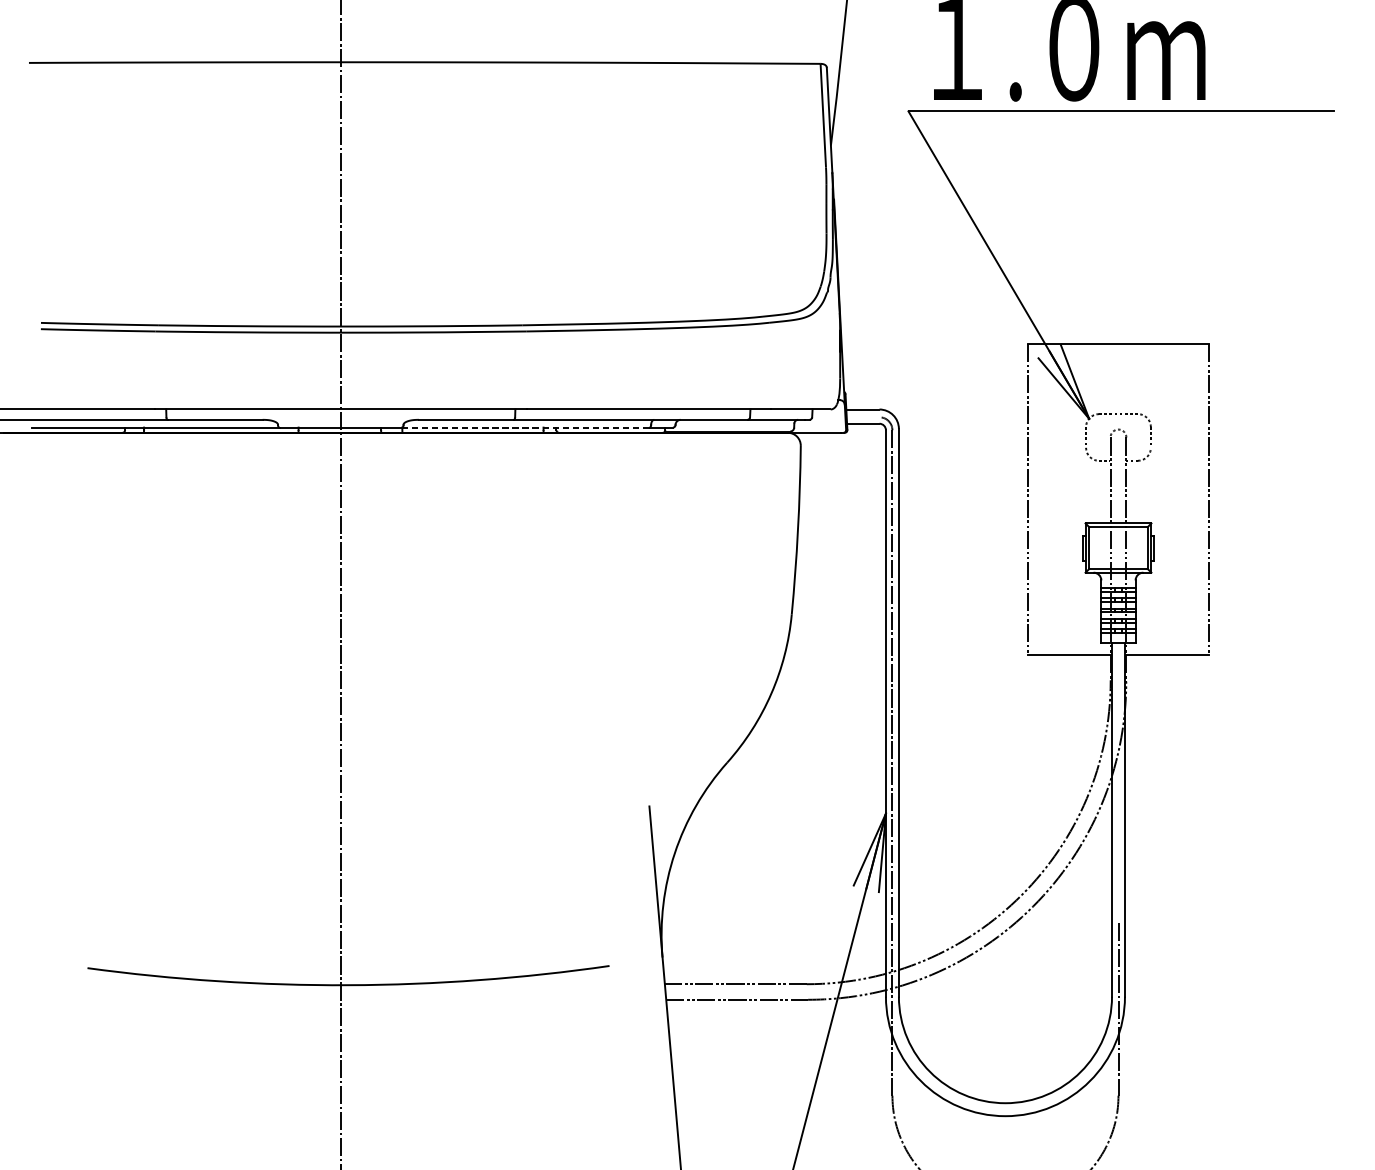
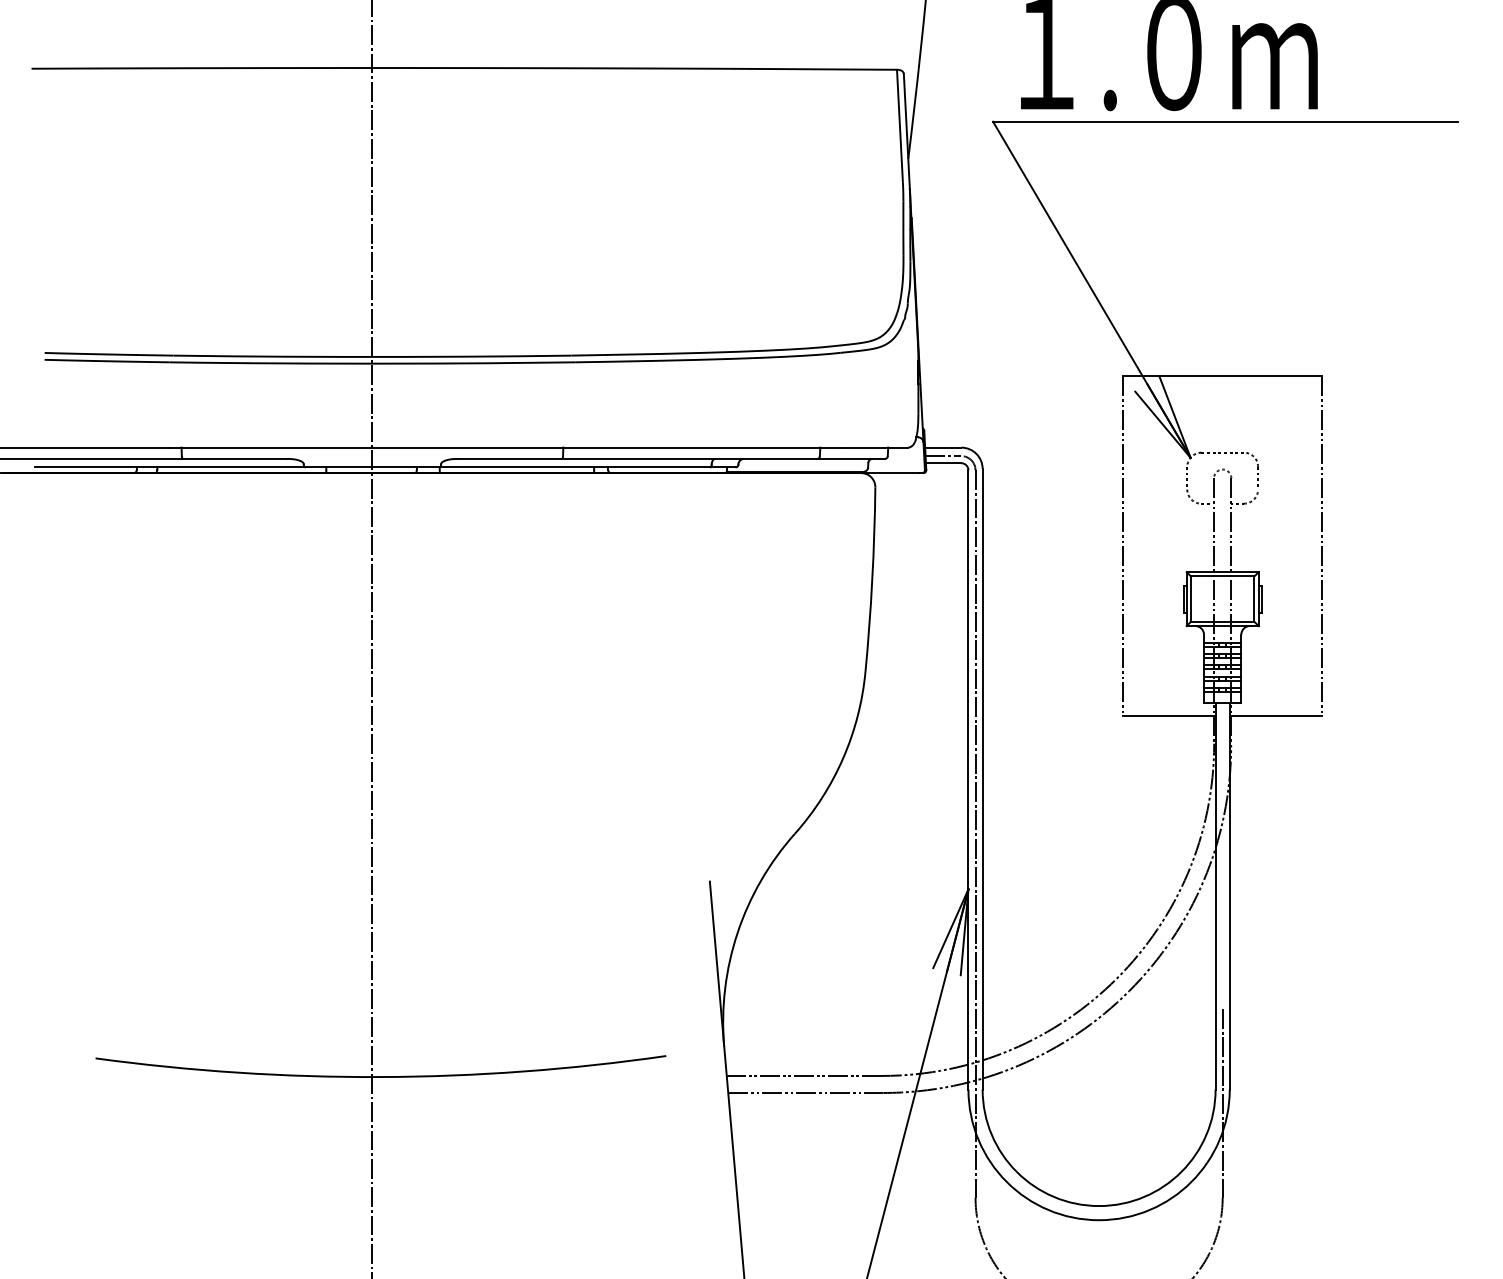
line: (863, 417) -> (943, 456), added
line: (525, 427) -> (574, 467), dashed -> solid

